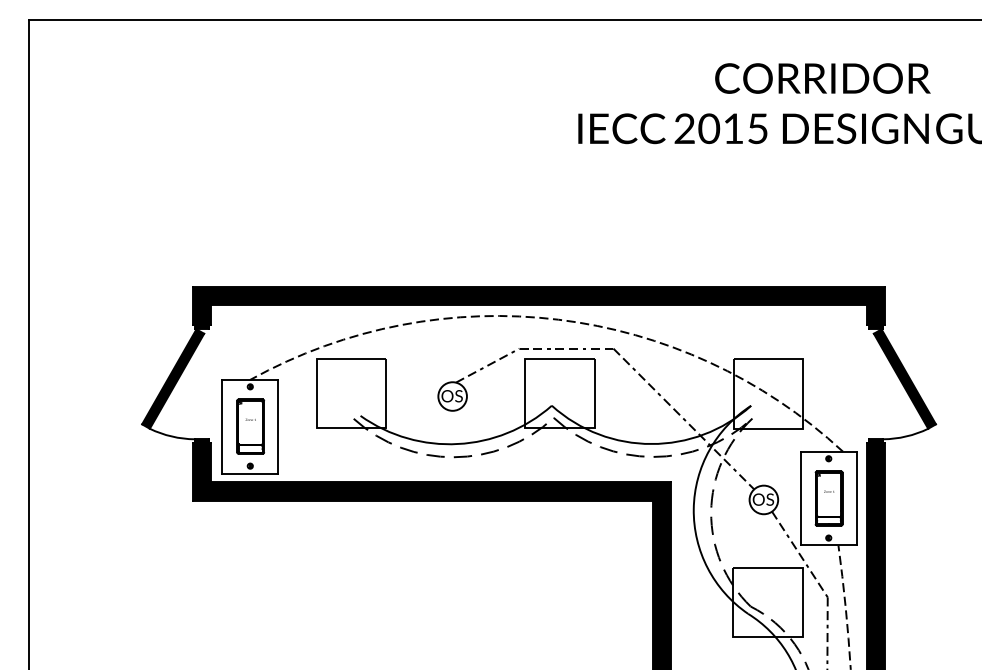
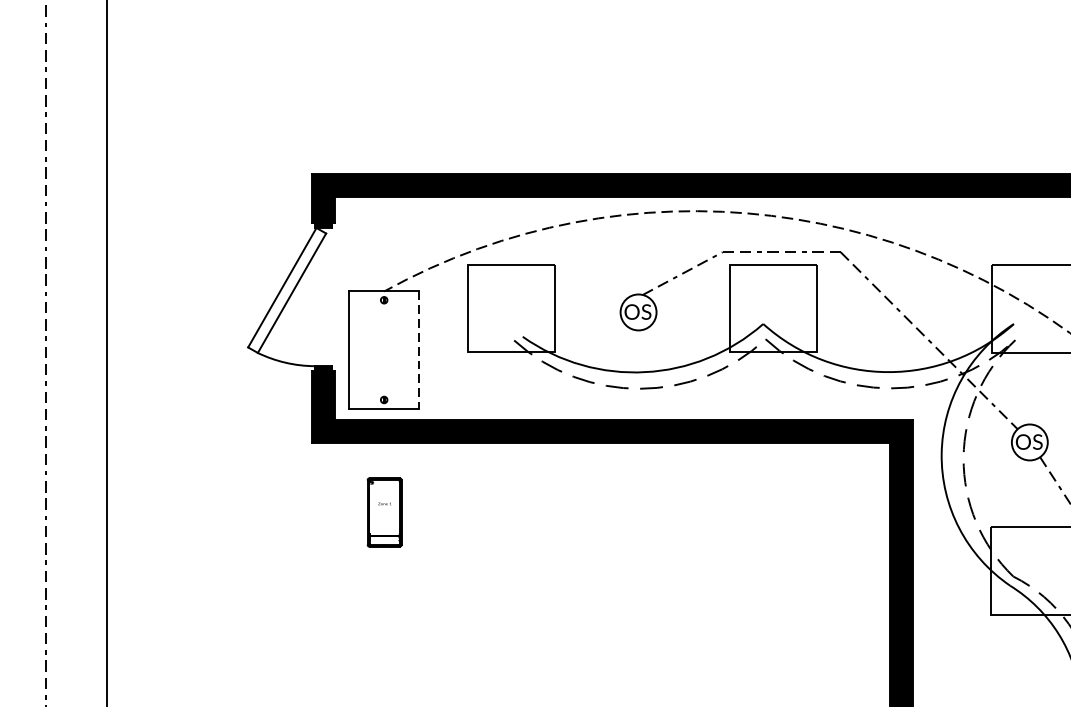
fill: (173, 378) -> (287, 289), removed
part: (250, 426) -> (384, 512), moved
line: (278, 426) -> (419, 350), solid -> dashed

